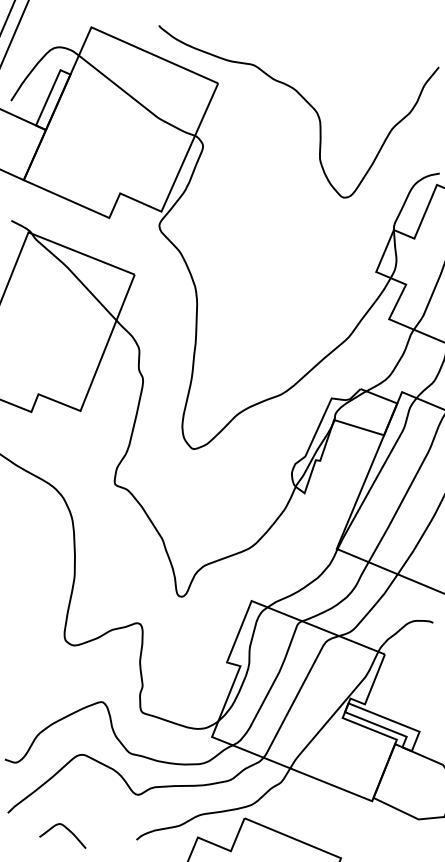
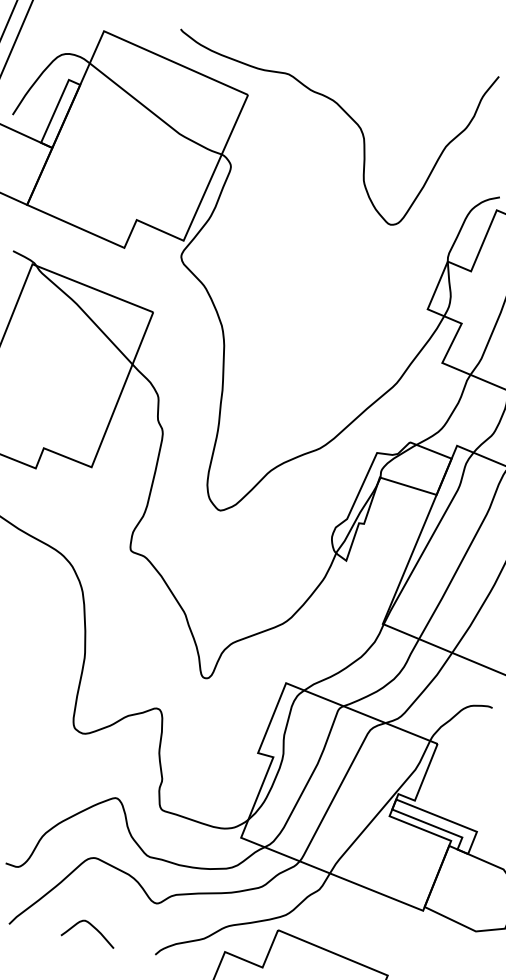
curve: (67, 830) -> (92, 927), moved

